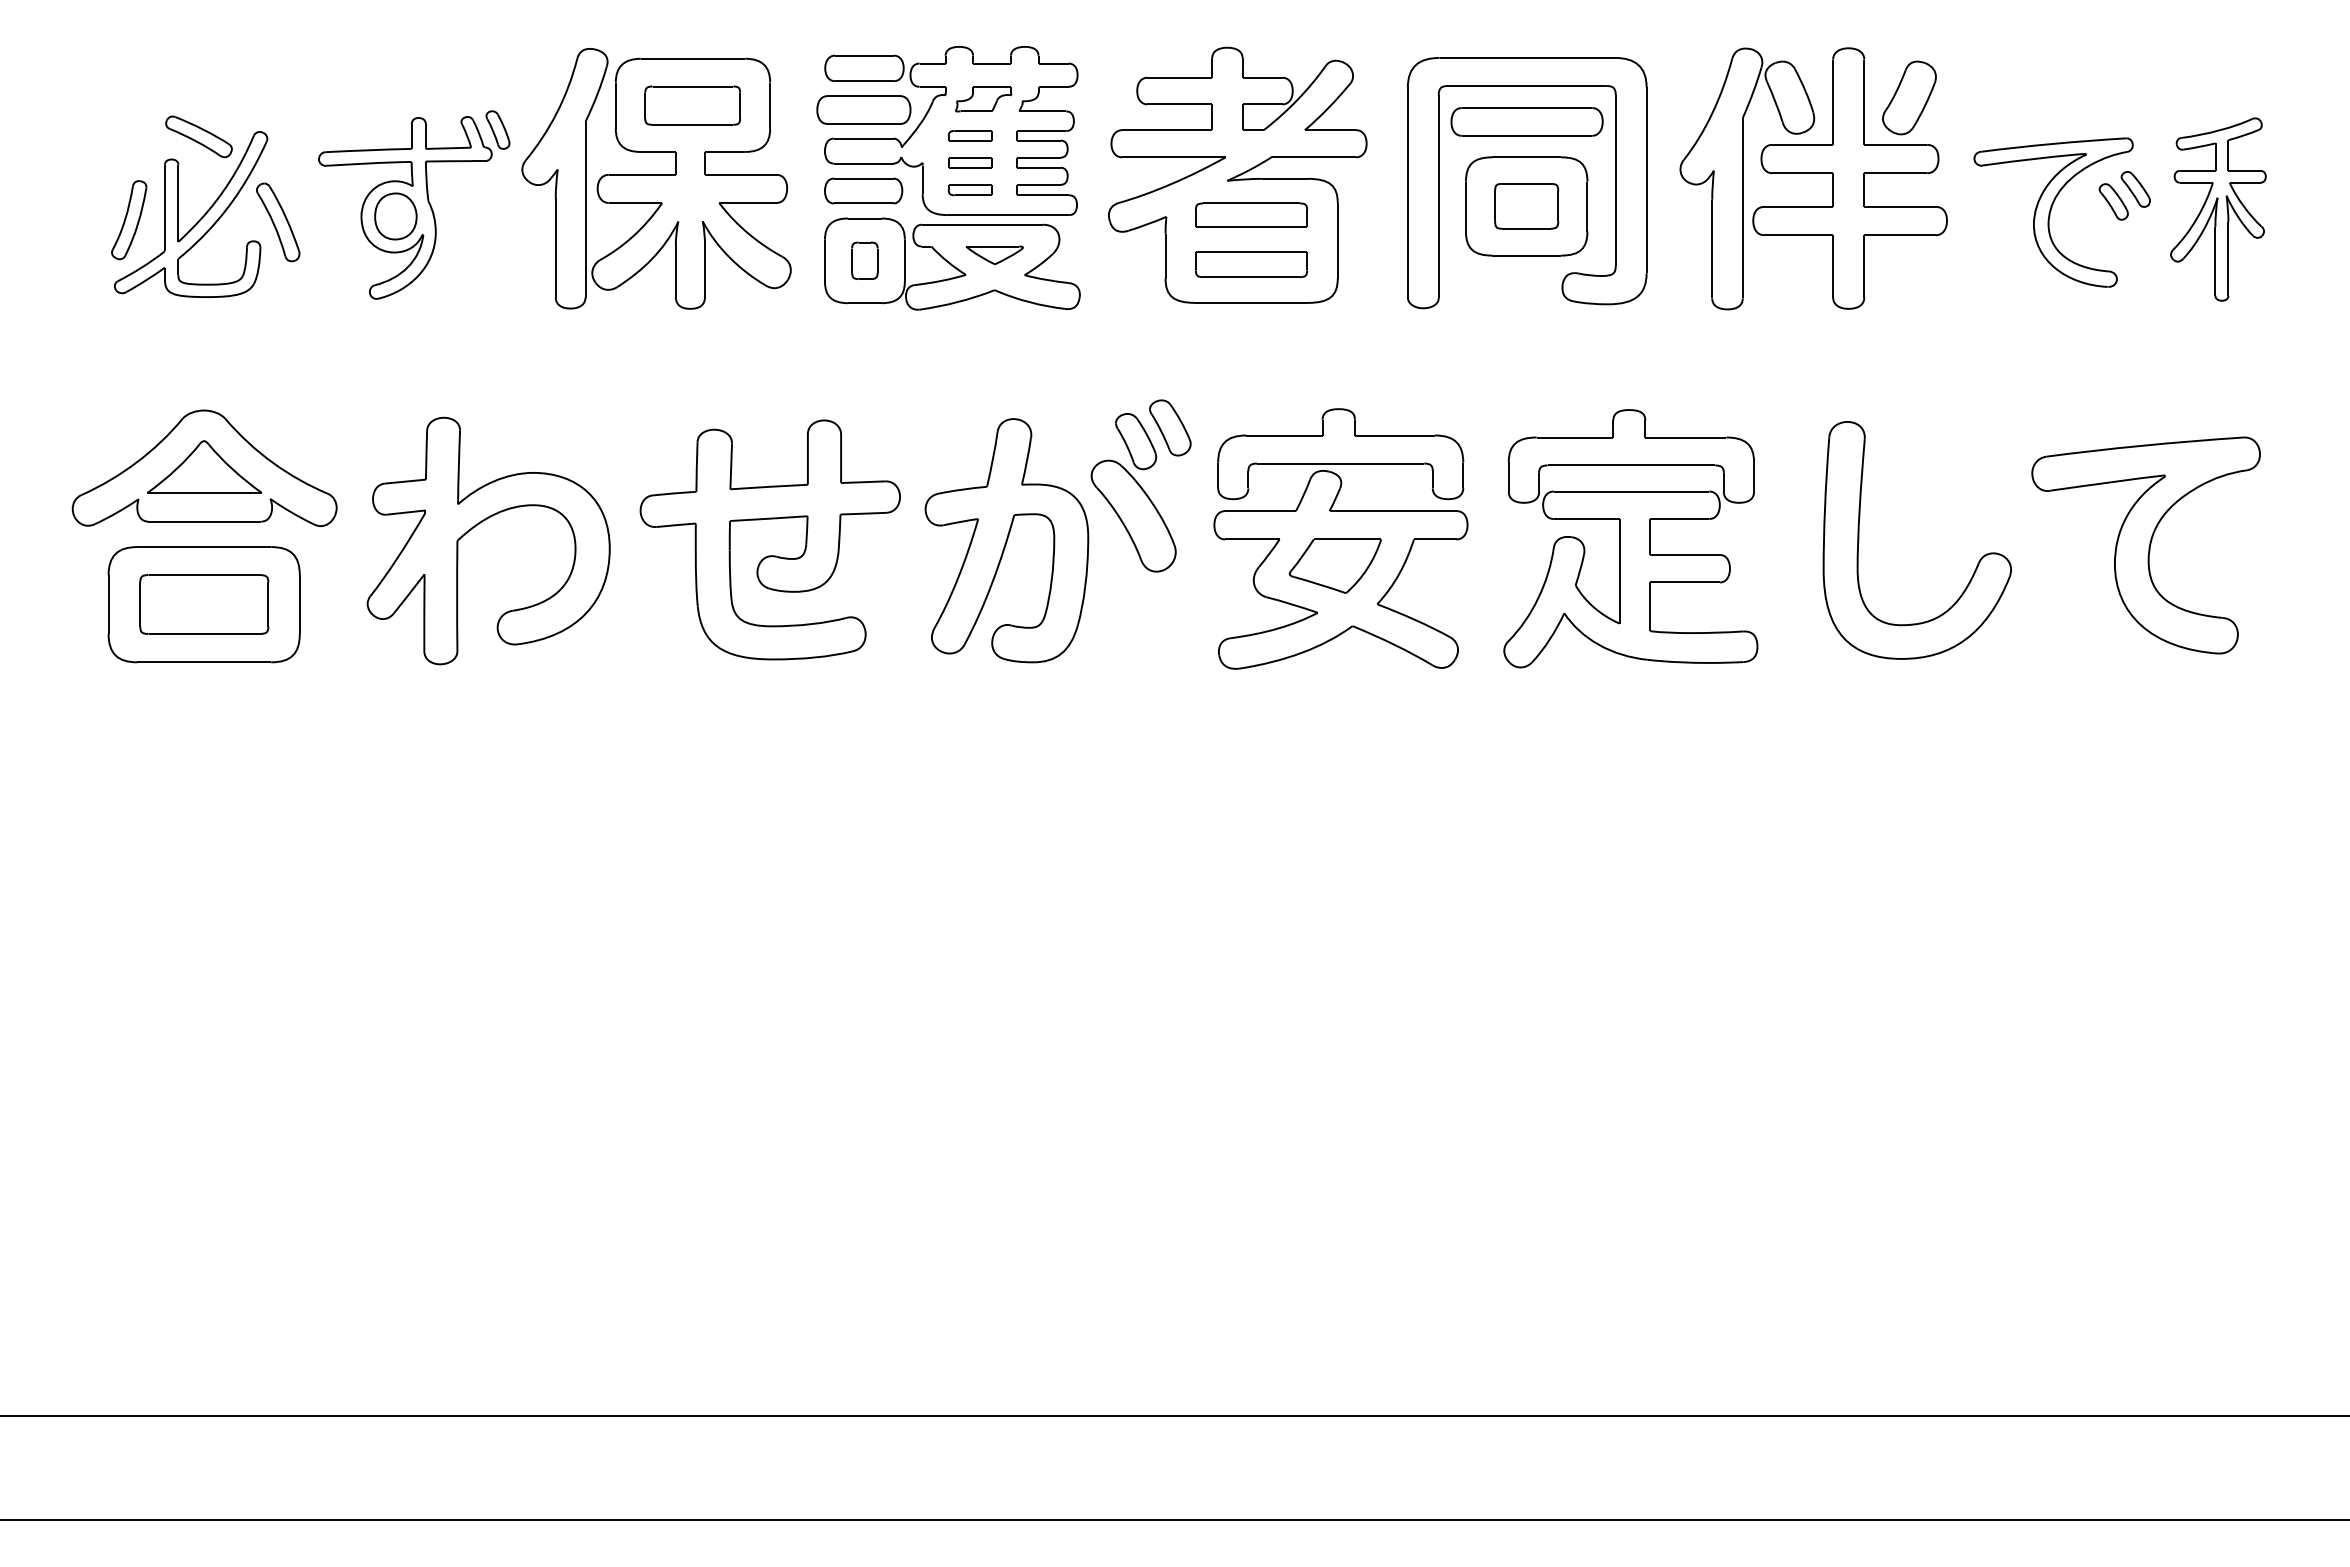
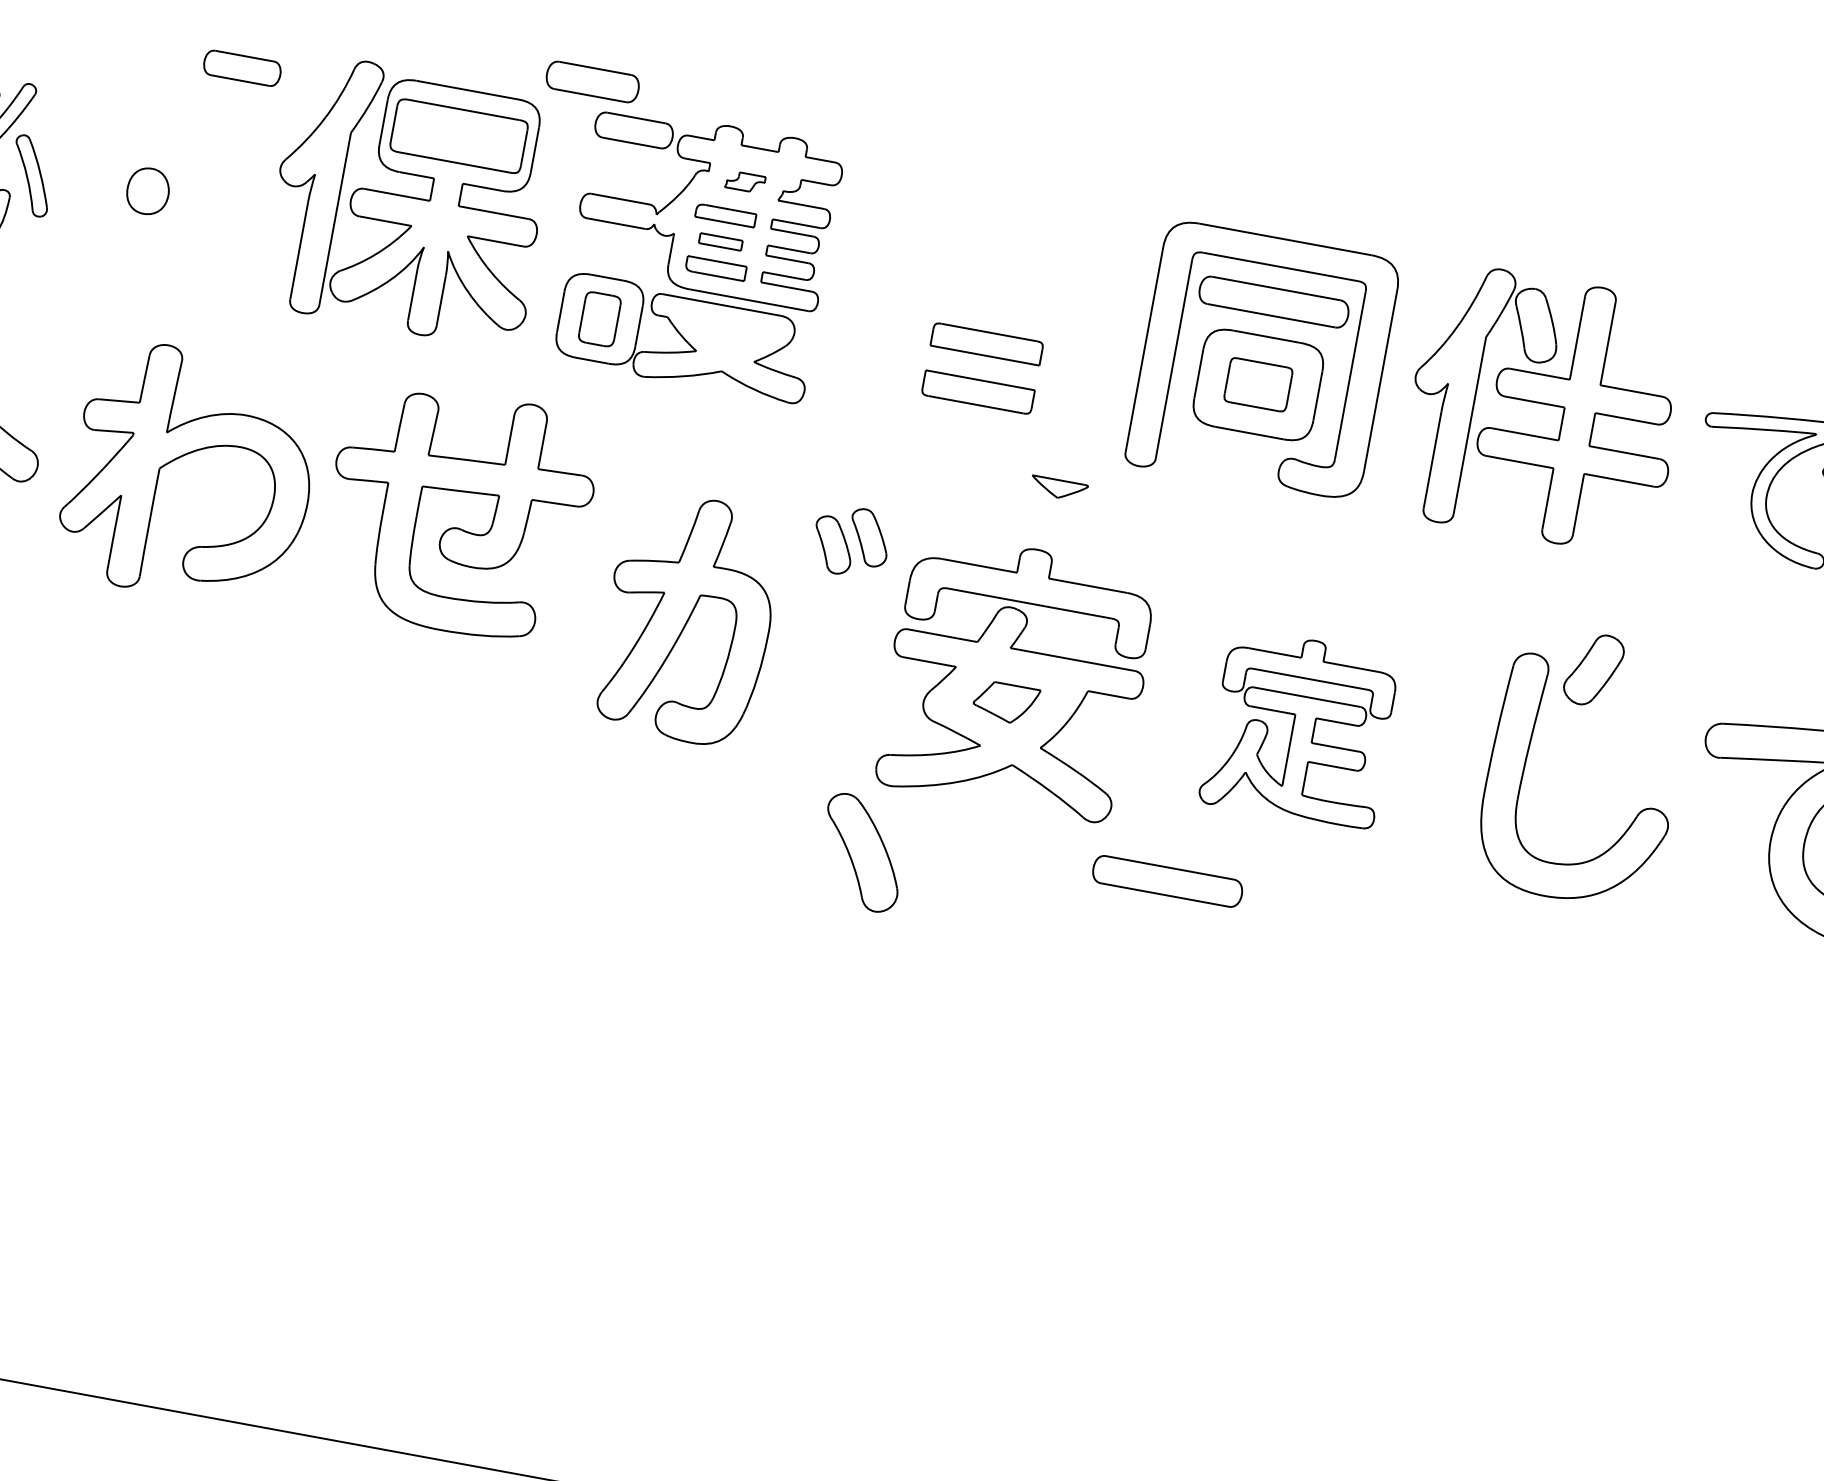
part: (1909, 97) -> (1594, 669), moved
part: (983, 99) -> (745, 182), size x0.7
part: (692, 105) -> (458, 135), size x1.4
part: (863, 109) -> (592, 81), moved
part: (969, 135) -> (724, 215), size x1.4
part: (1237, 174) -> (980, 301), removed
part: (863, 190) -> (242, 67), moved
part: (969, 190) -> (715, 269), size x1.4
part: (414, 204) -> (168, 182), removed
part: (994, 254) -> (1058, 488), moved
part: (864, 260) -> (599, 318), size x1.4
part: (1133, 515) -> (862, 852), moved
part: (479, 524) -> (184, 456), moved
part: (1630, 538) -> (1300, 729), size x0.7
part: (769, 555) -> (454, 527), moved
part: (1334, 565) -> (1005, 702), size x0.7
part: (1526, 712) -> (1167, 880), added

